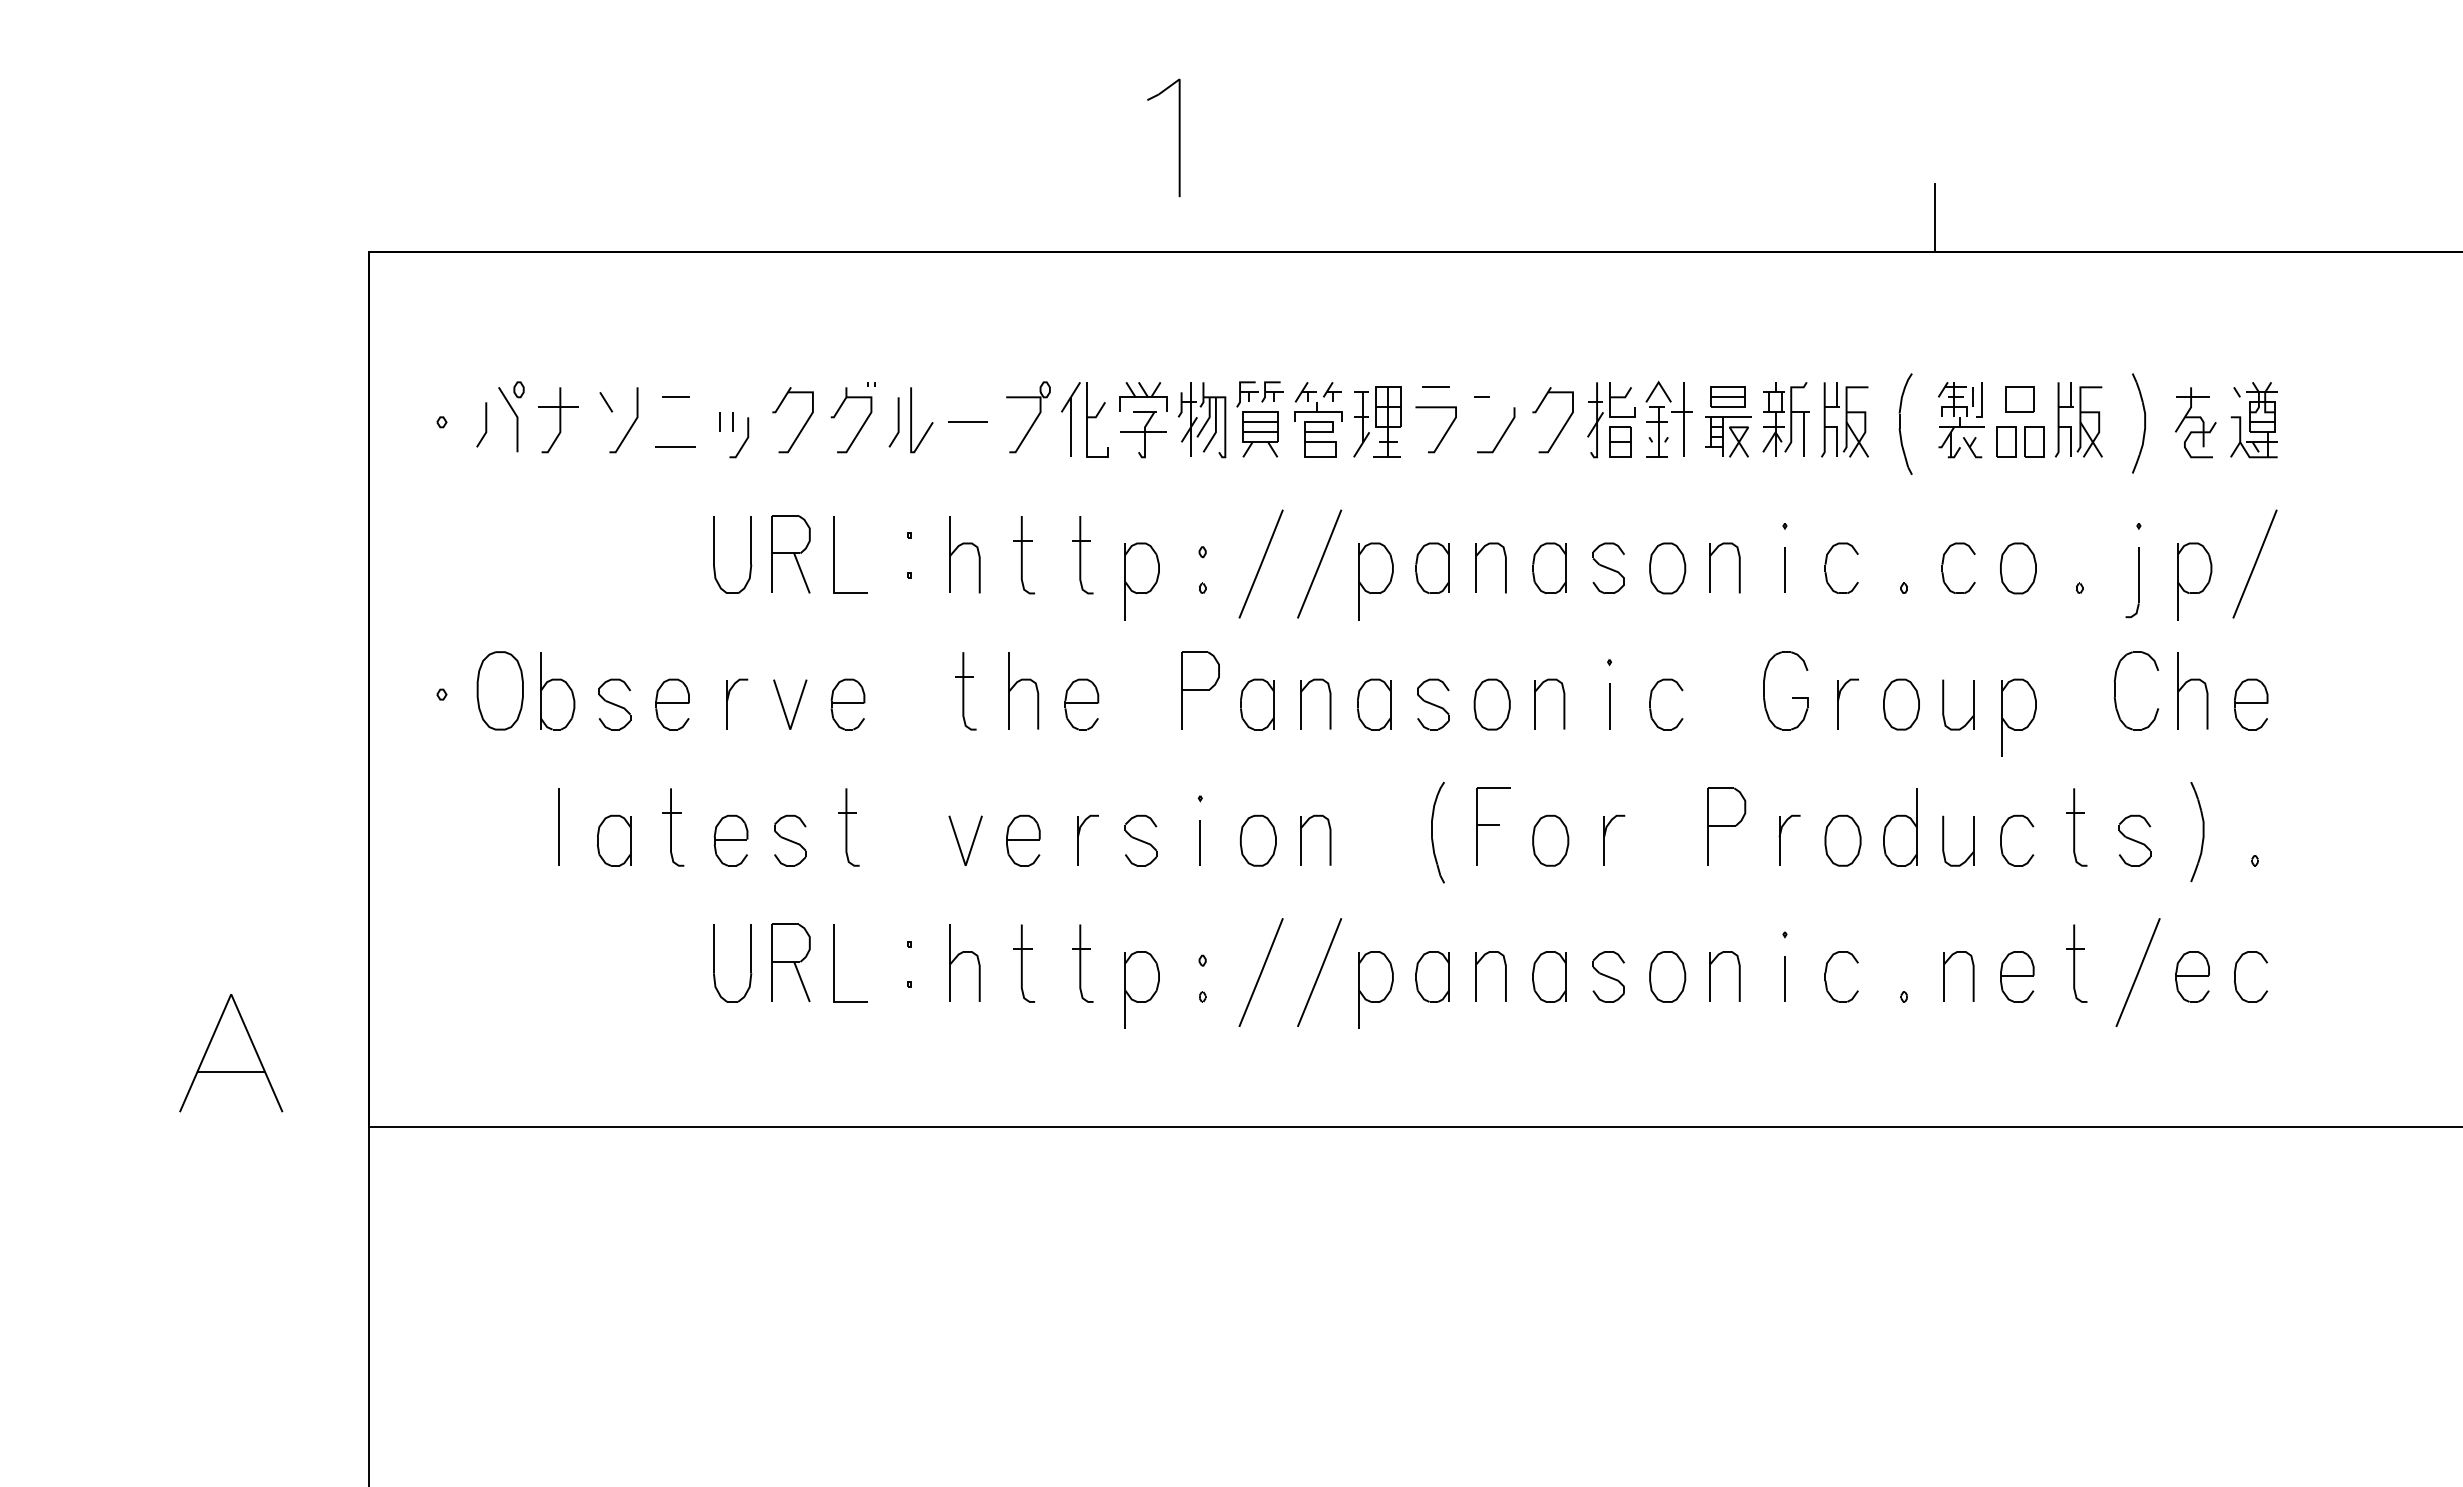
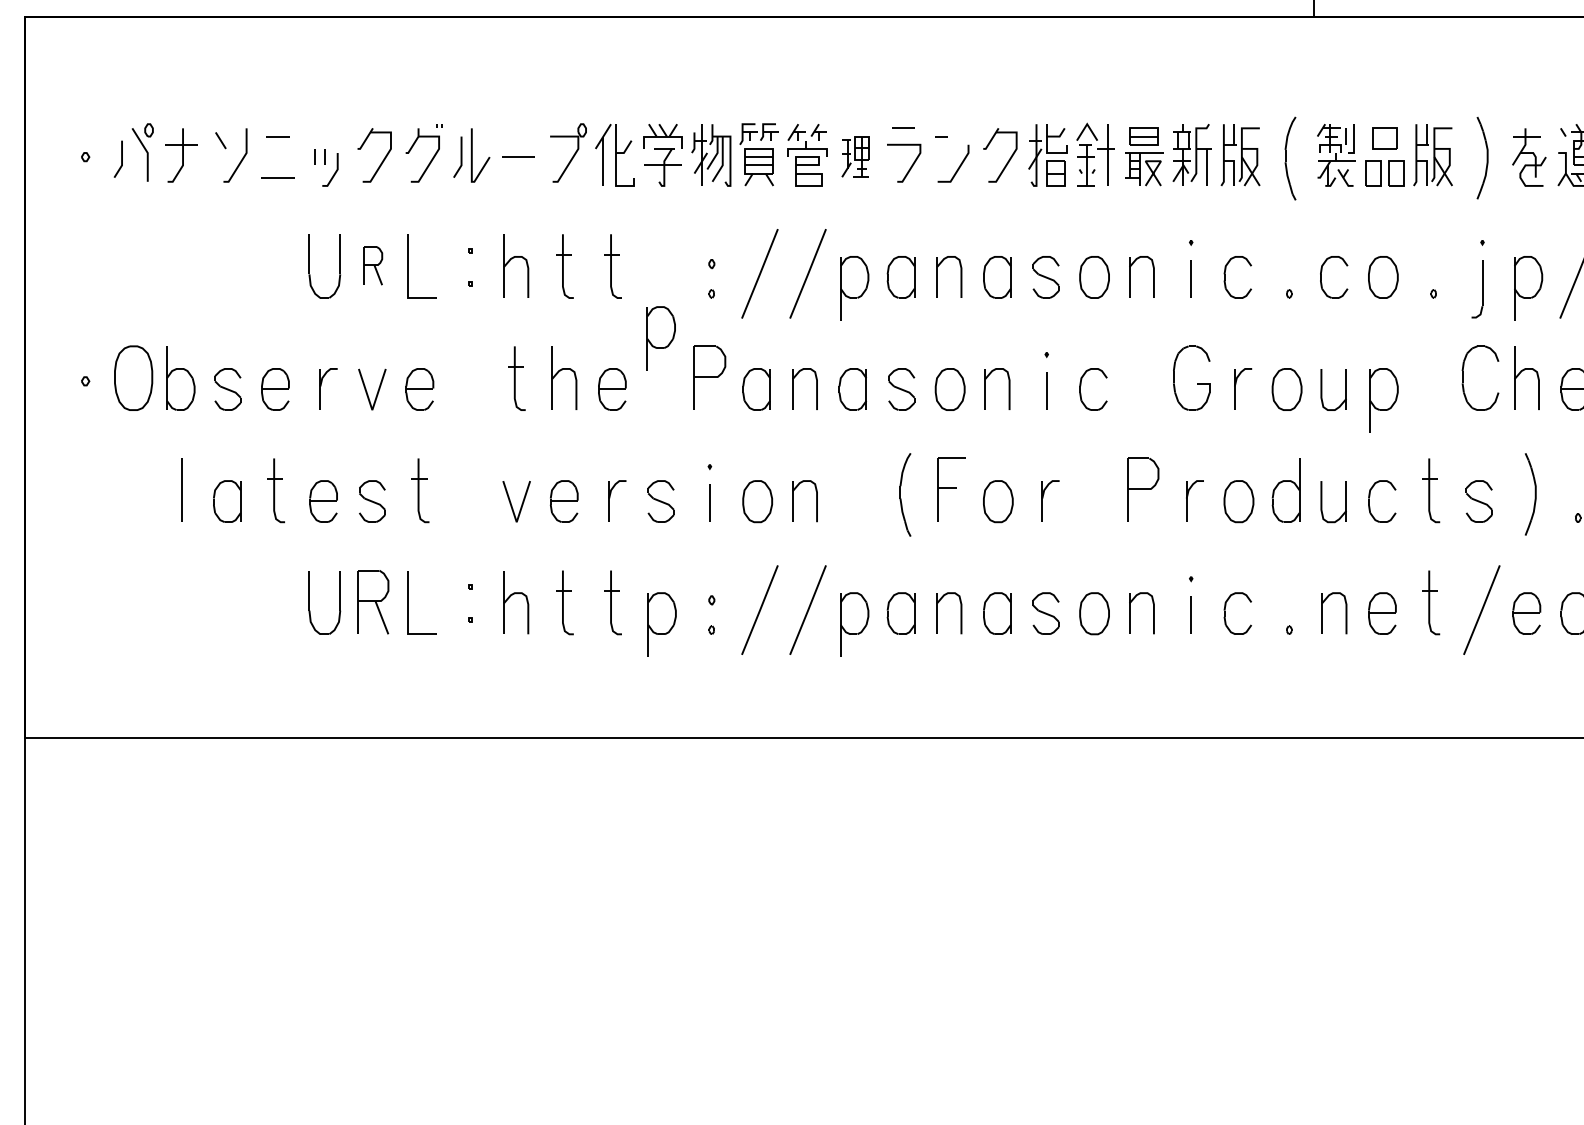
part: (1377, 421) -> (855, 156), size x0.7
part: (790, 554) -> (372, 265), size x0.6
part: (1141, 581) -> (660, 338), moved

